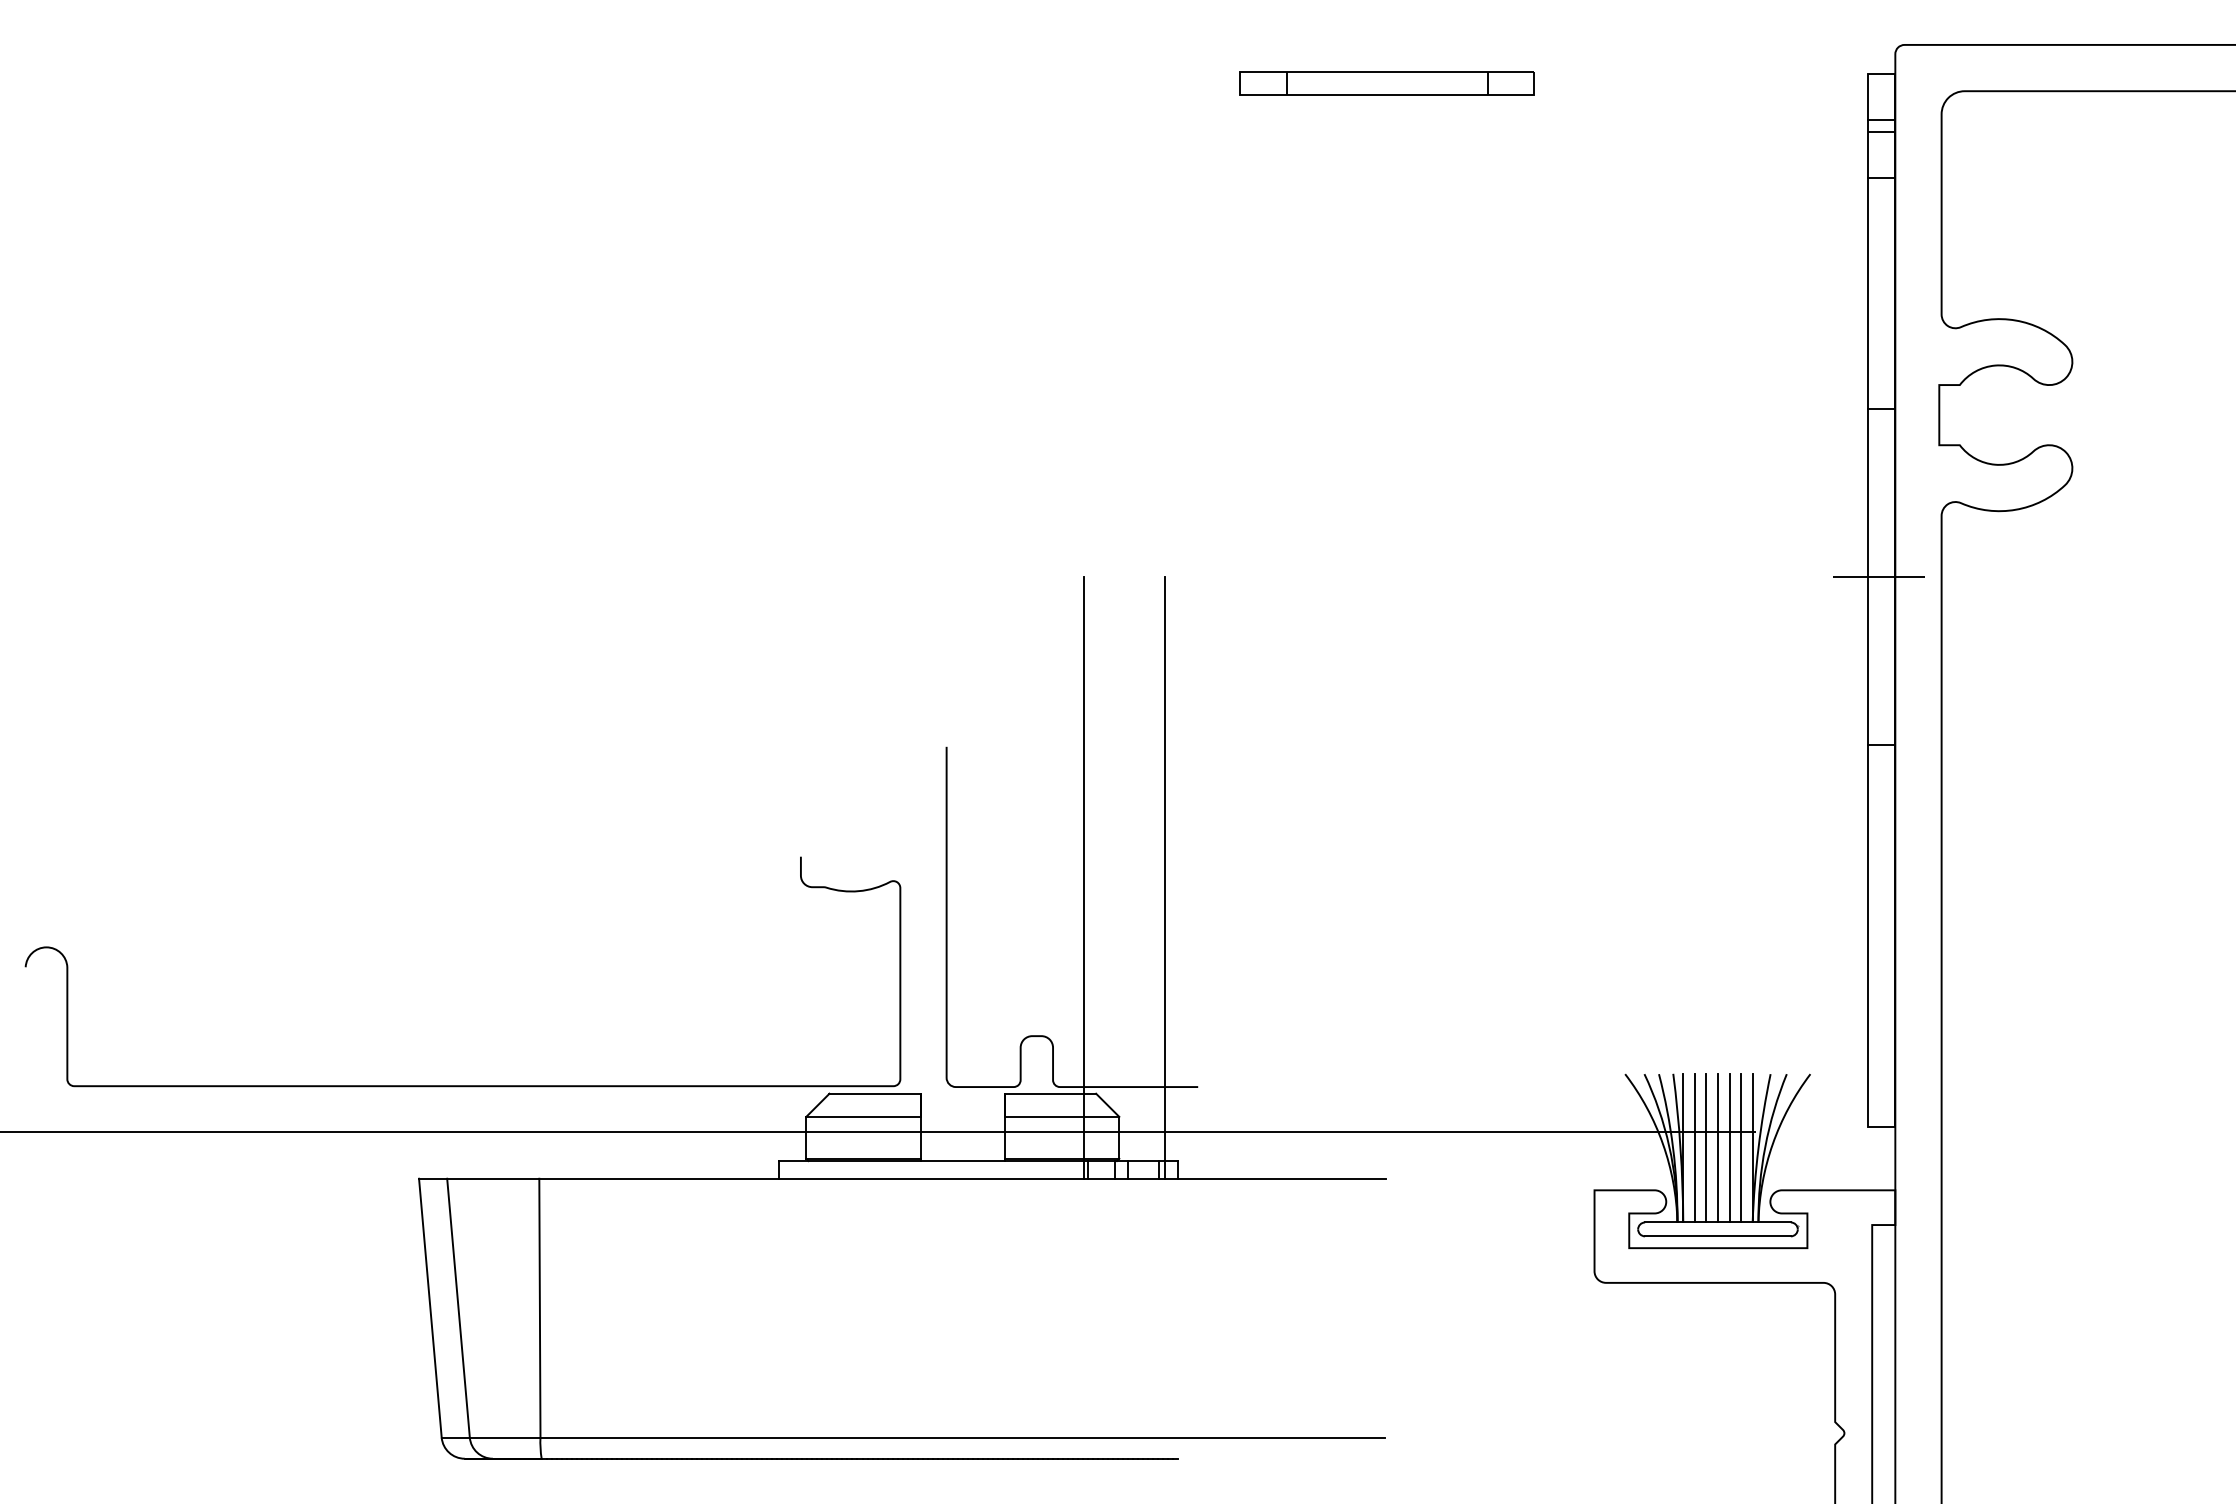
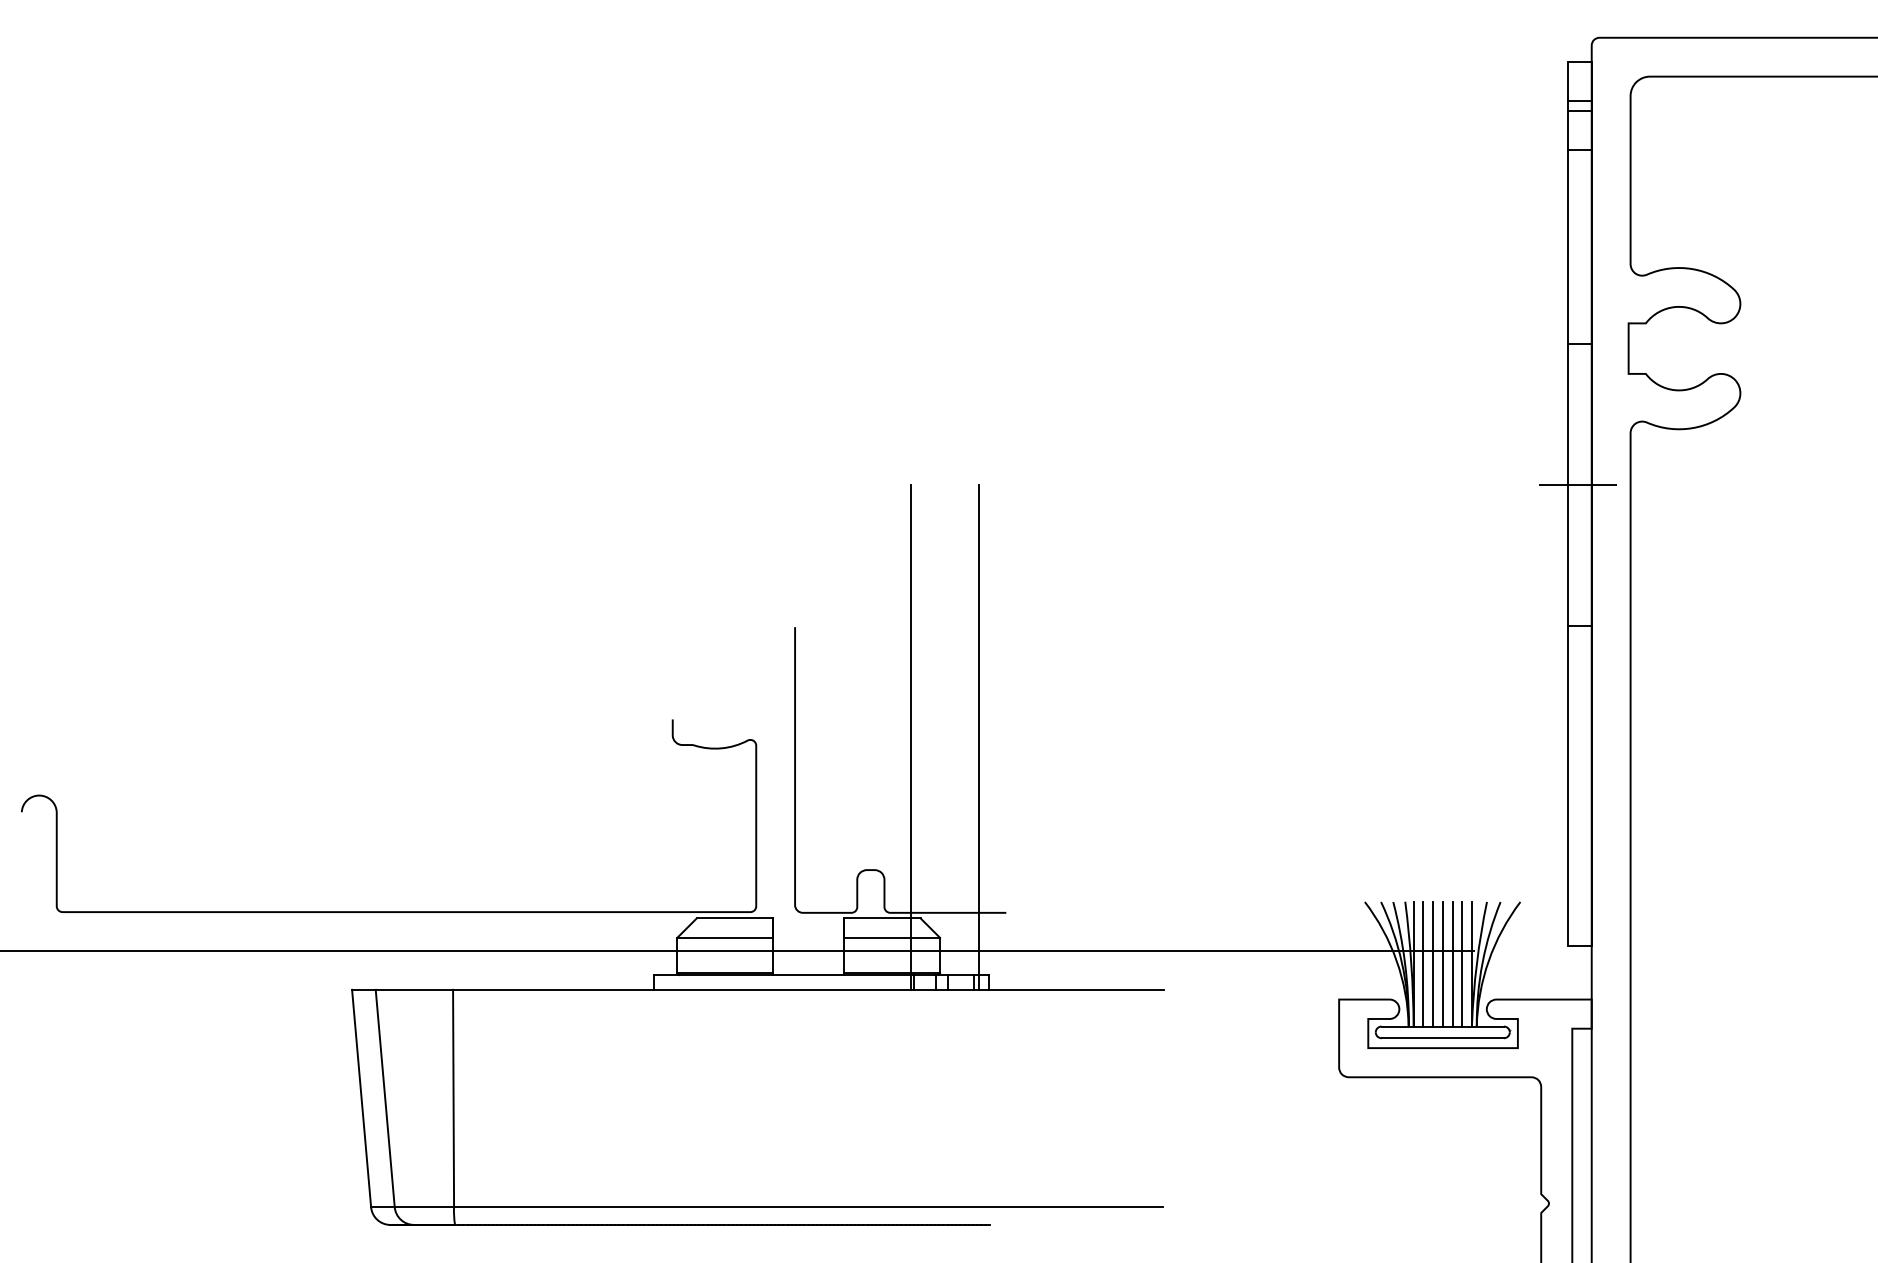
part: (1386, 83) -> (1164, 70), removed

